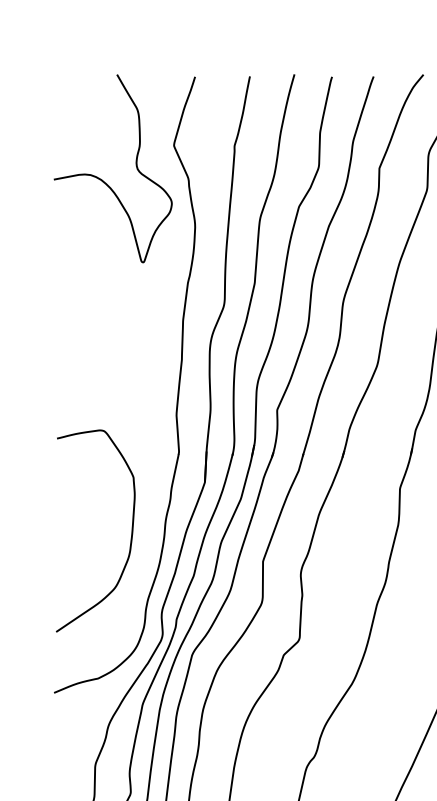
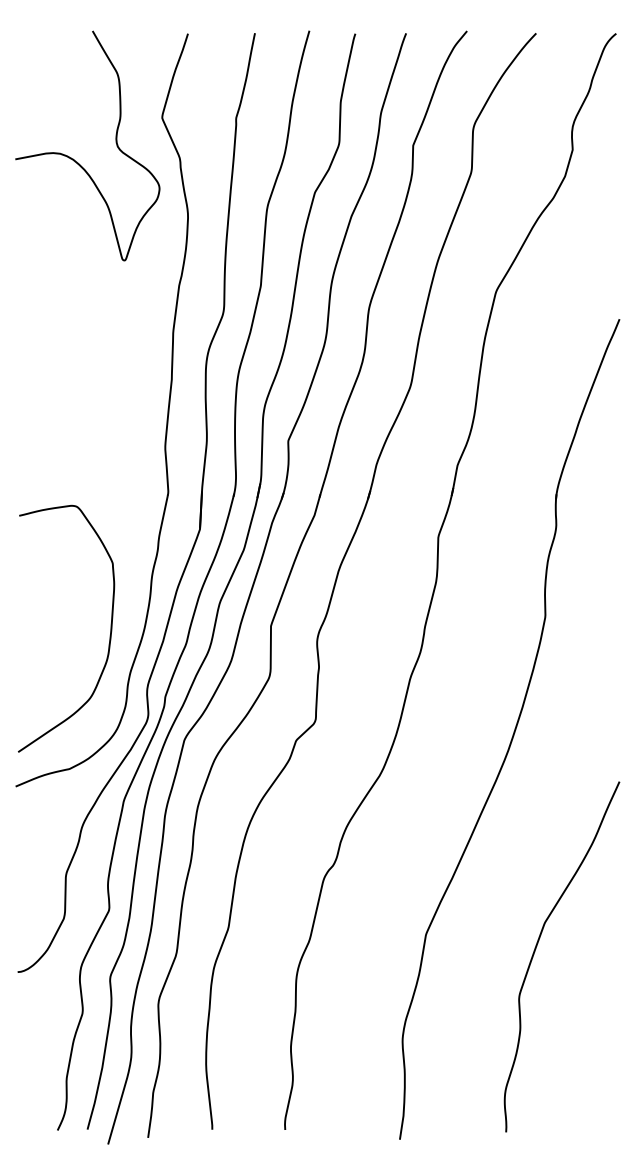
curve: (130, 536) -> (109, 635), moved

